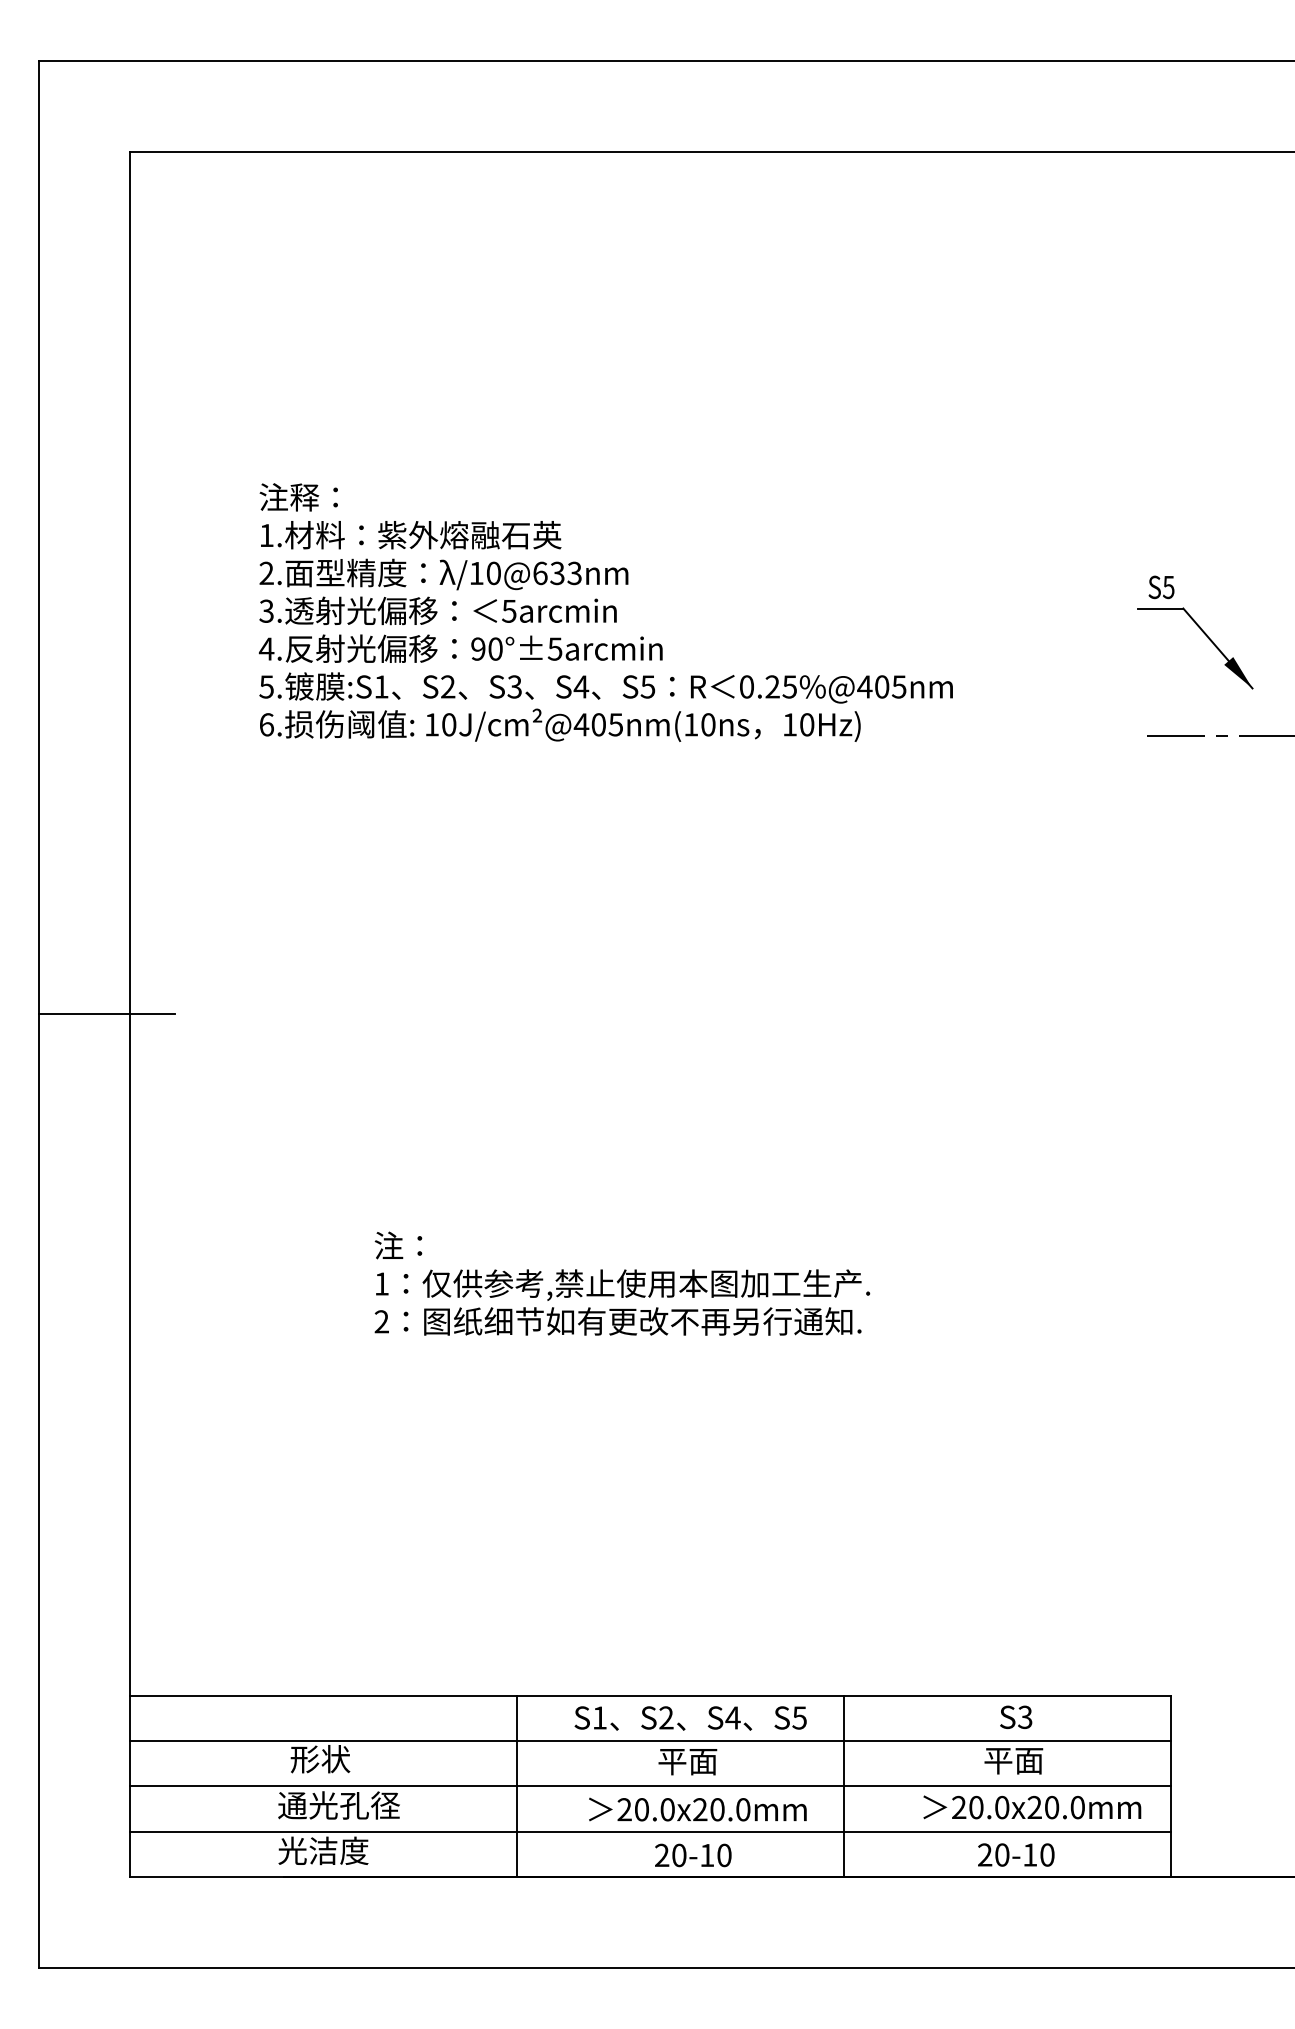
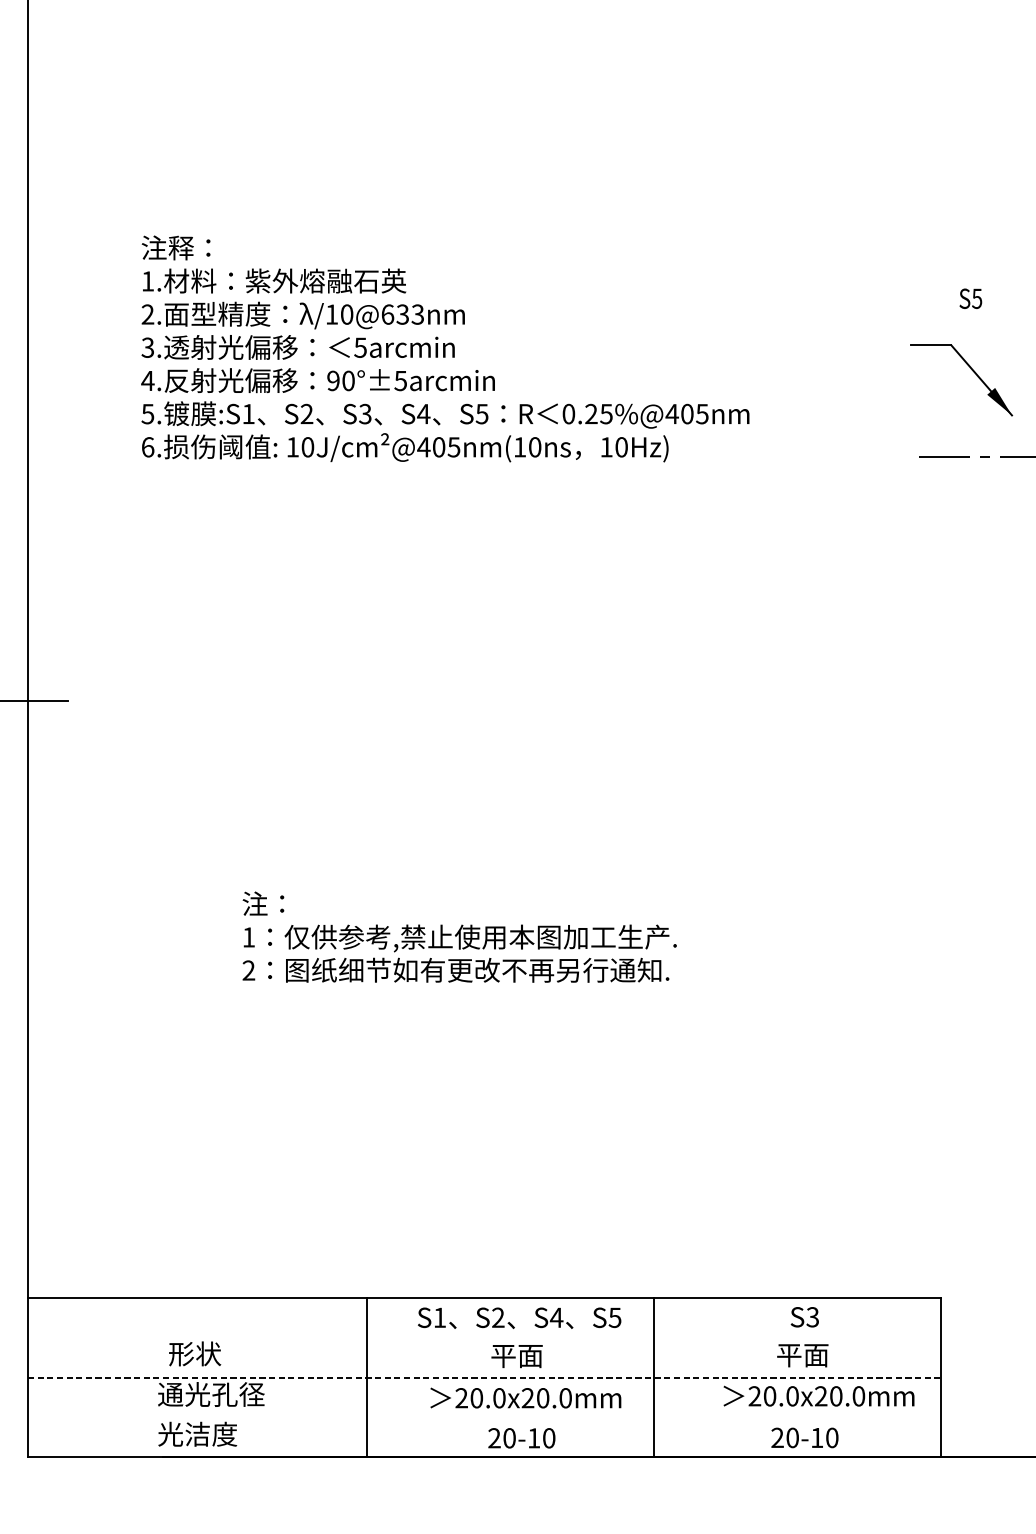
text: (1161, 587) -> (970, 298), moved
line: (650, 1741) -> (484, 1338), removed
line: (650, 1786) -> (484, 1377), solid -> dashed
line: (650, 1831) -> (484, 1417), removed

